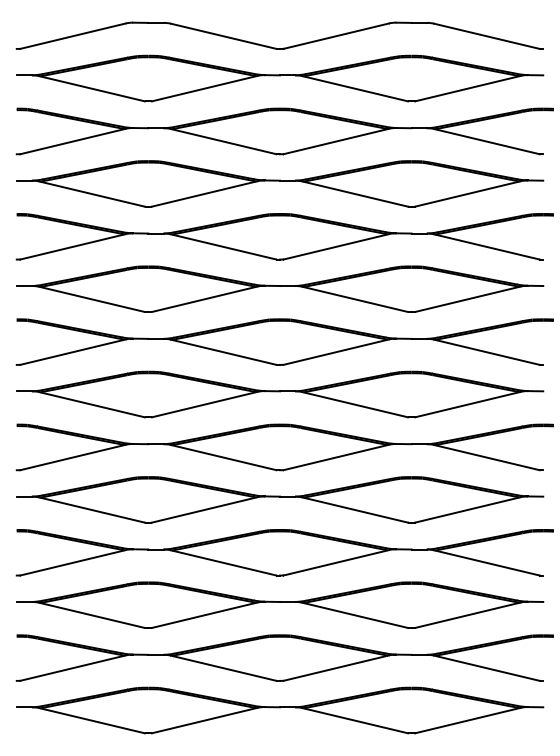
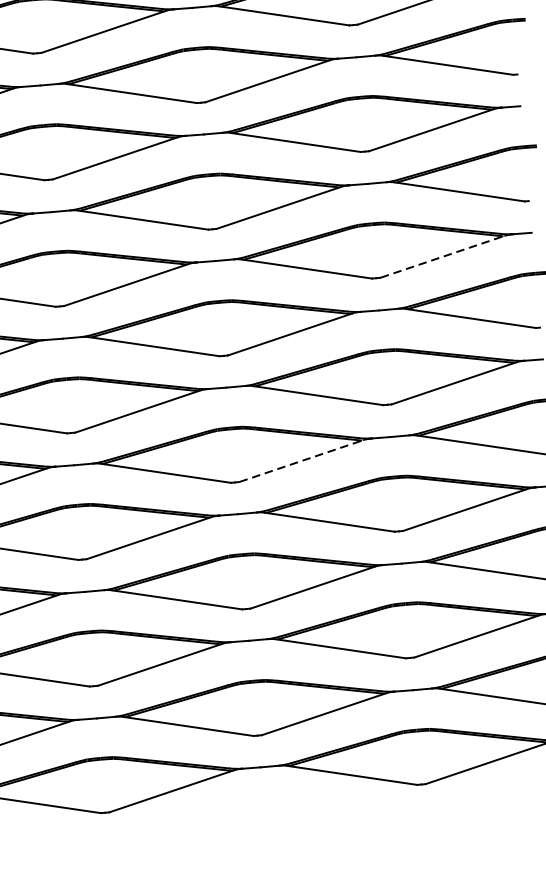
line: (468, 299) -> (443, 257), solid -> dashed
line: (336, 457) -> (301, 461), solid -> dashed

